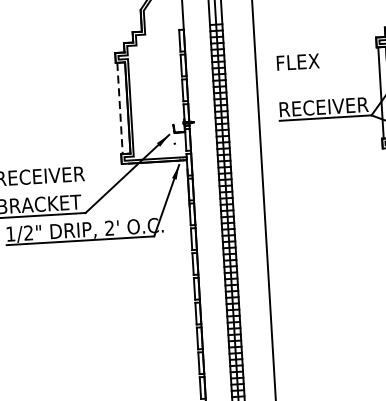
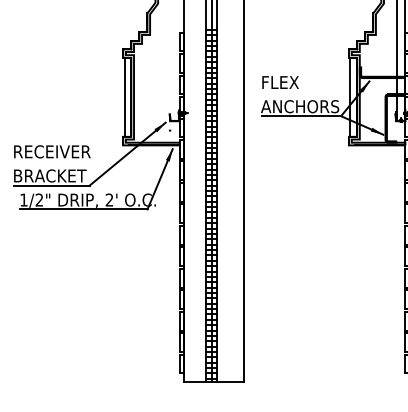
text: (298, 62) -> (280, 82), moved
text: (323, 106) -> (300, 106), RECEIVER -> ANCHORS
line: (119, 108) -> (124, 97), dashed -> solid

